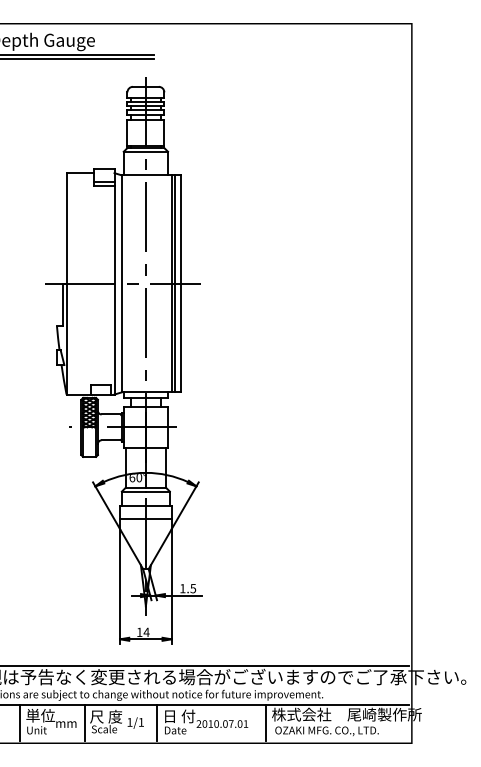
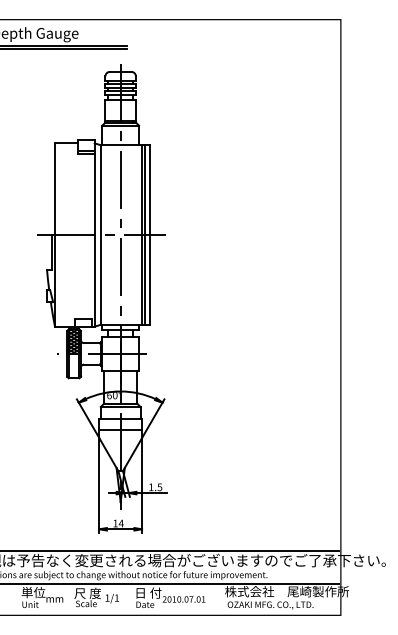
line: (20, 722) -> (16, 598), removed
line: (84, 722) -> (69, 598), removed
line: (156, 722) -> (129, 598), removed
line: (266, 722) -> (220, 598), removed

